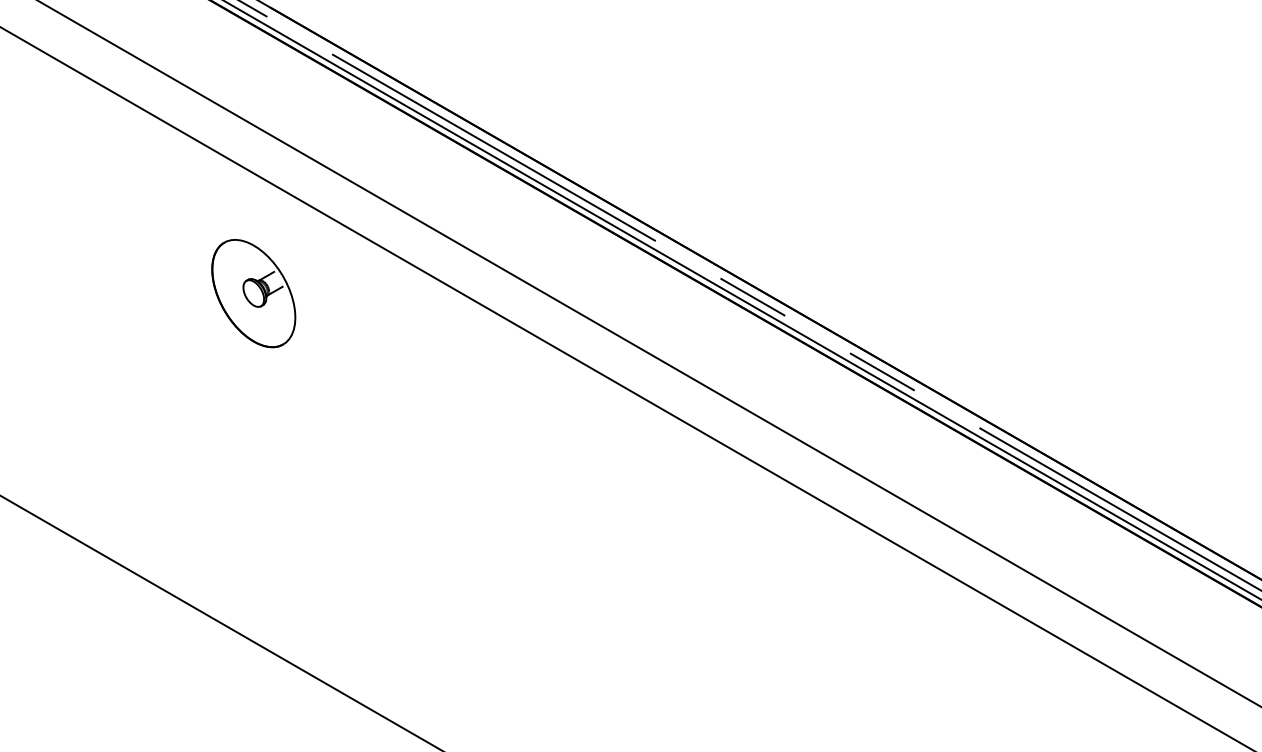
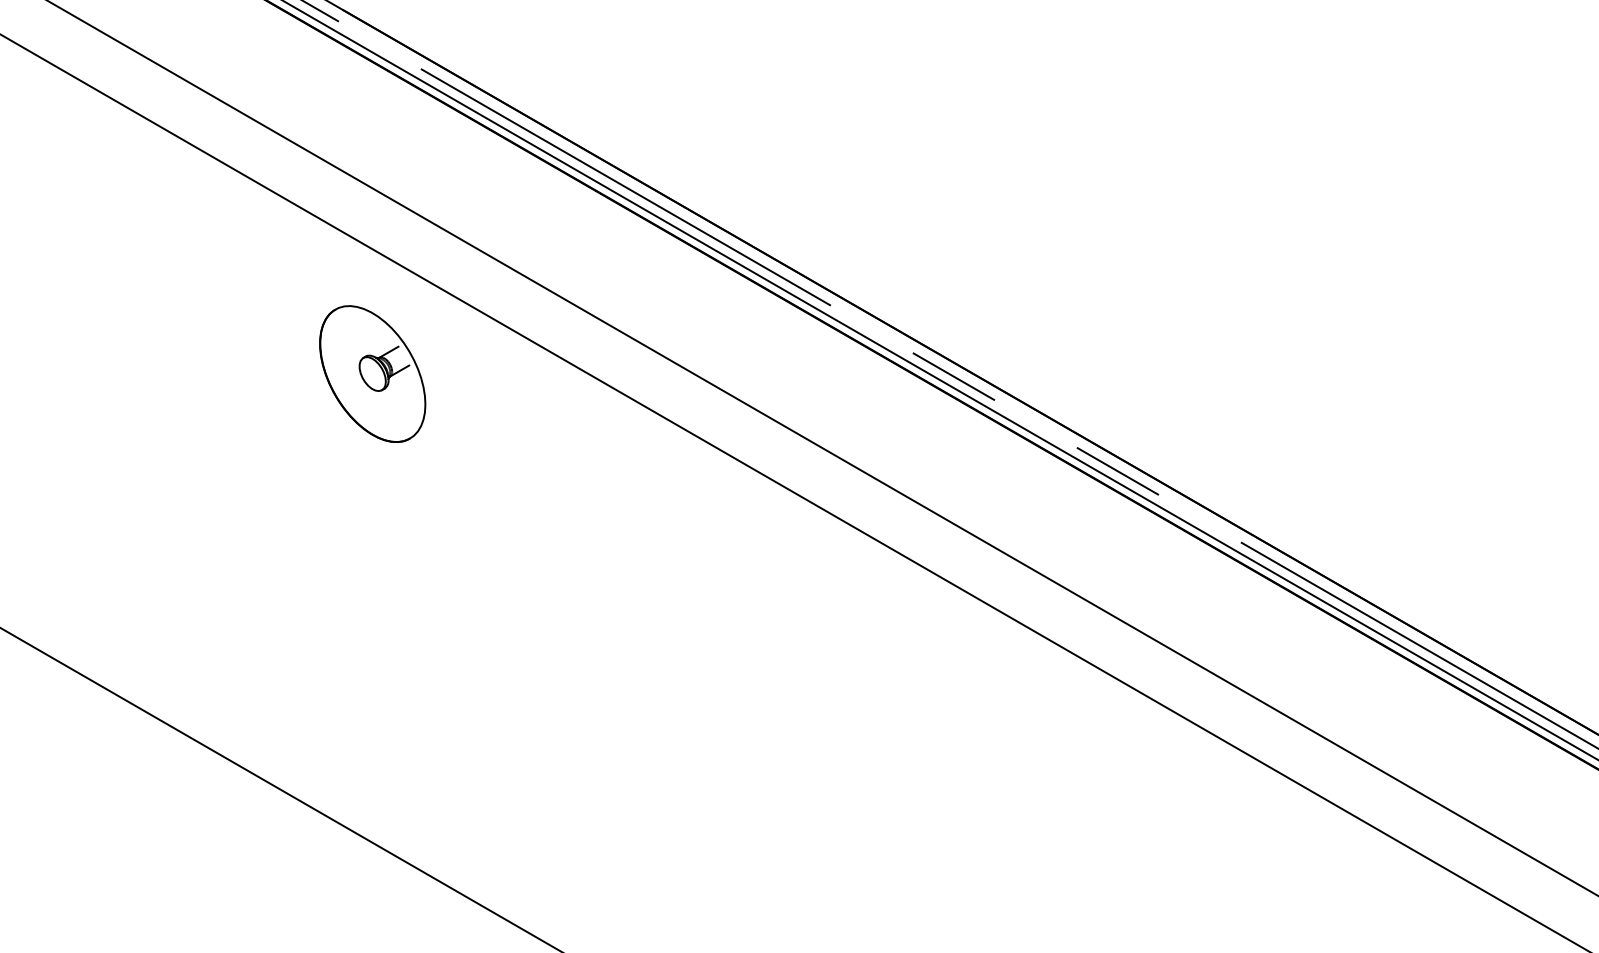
part: (253, 293) -> (372, 373), moved

